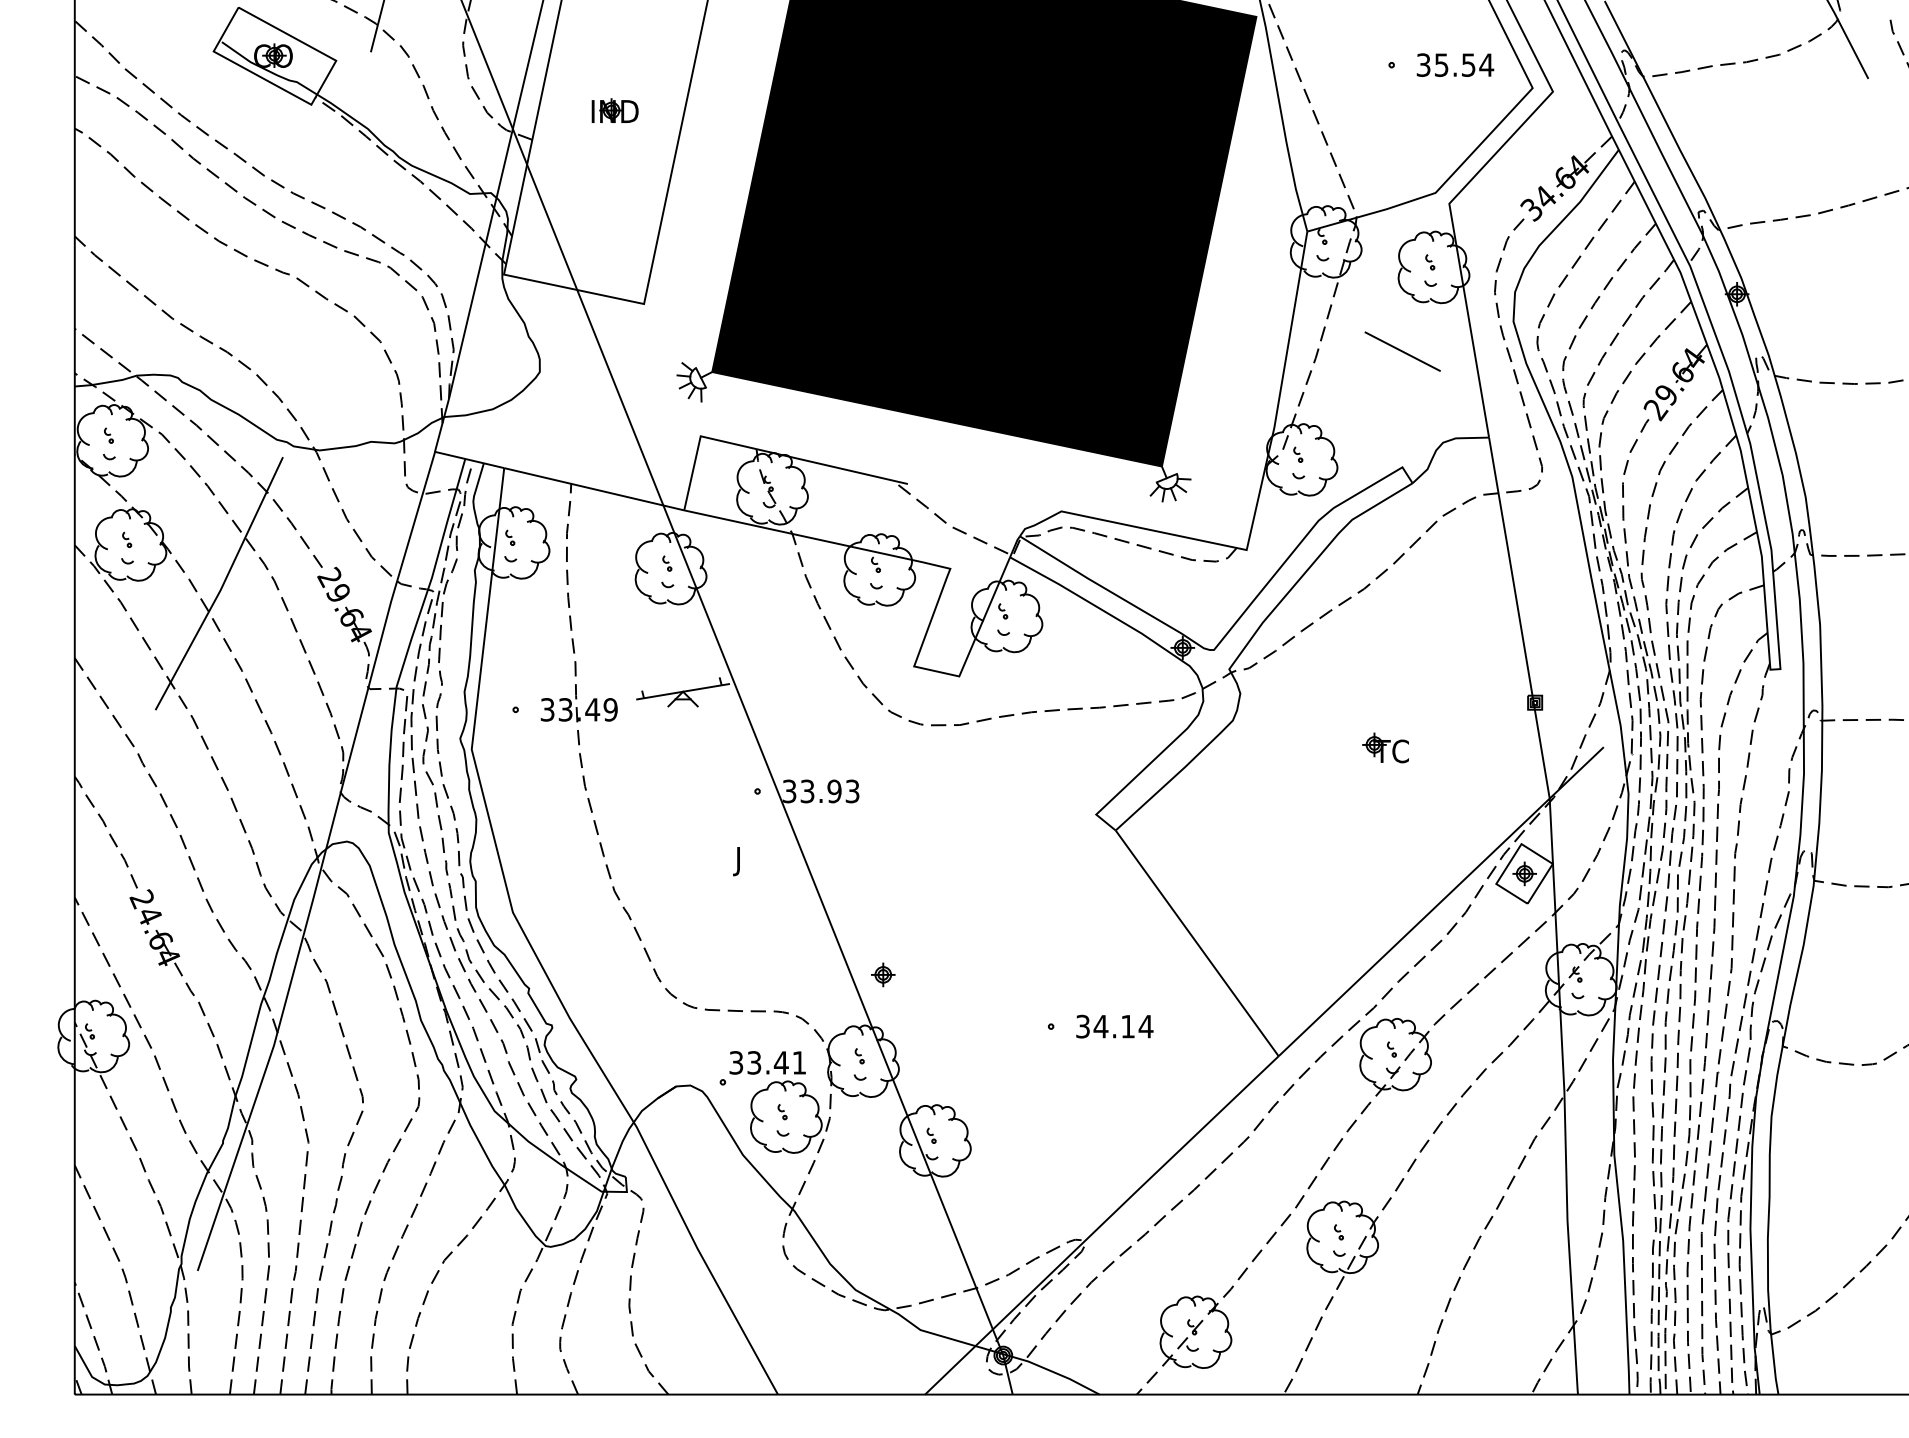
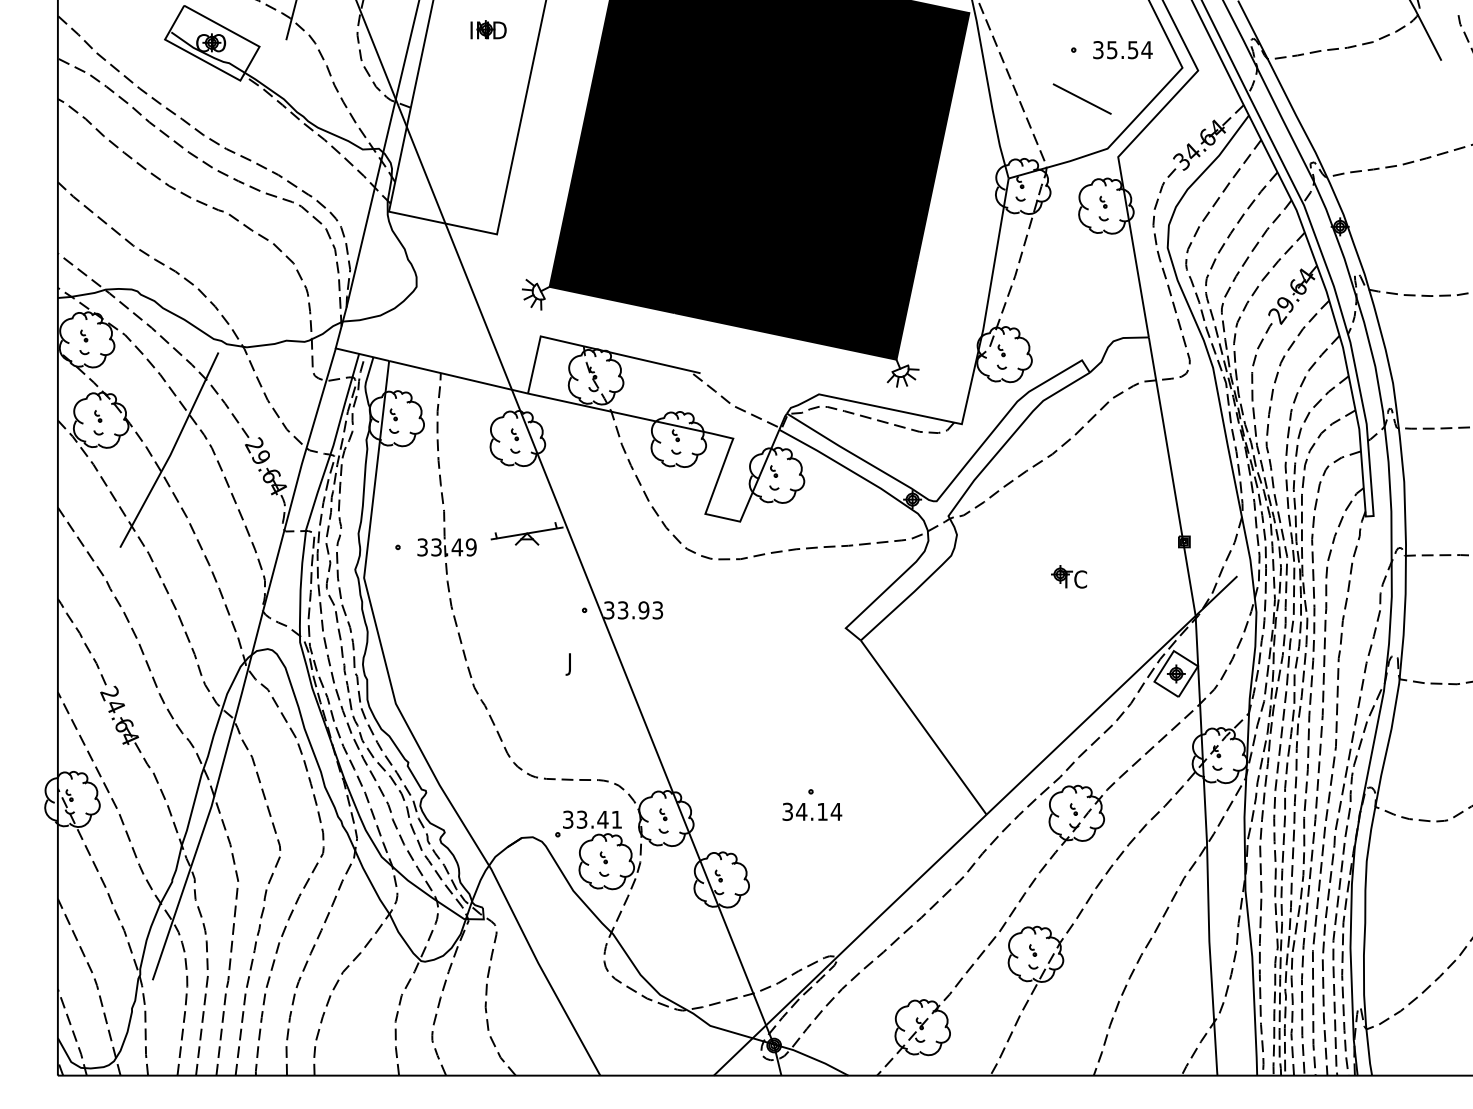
part: (614, 110) -> (488, 29), moved
line: (1402, 351) -> (1082, 98), moved
part: (883, 974) -> (681, 751), removed
text: (1114, 1026) -> (812, 811), moved

